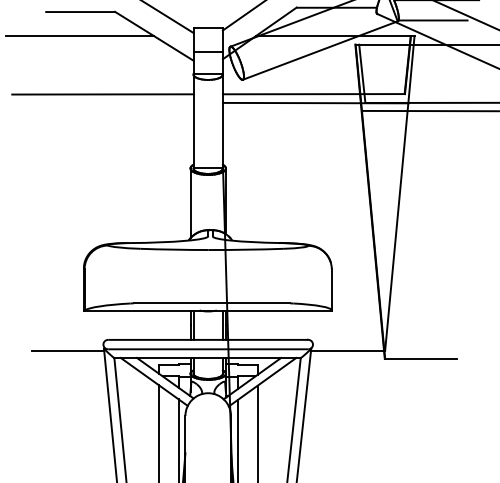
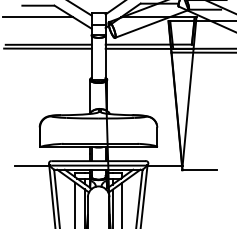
line: (100, 102) -> (47, 48), added

